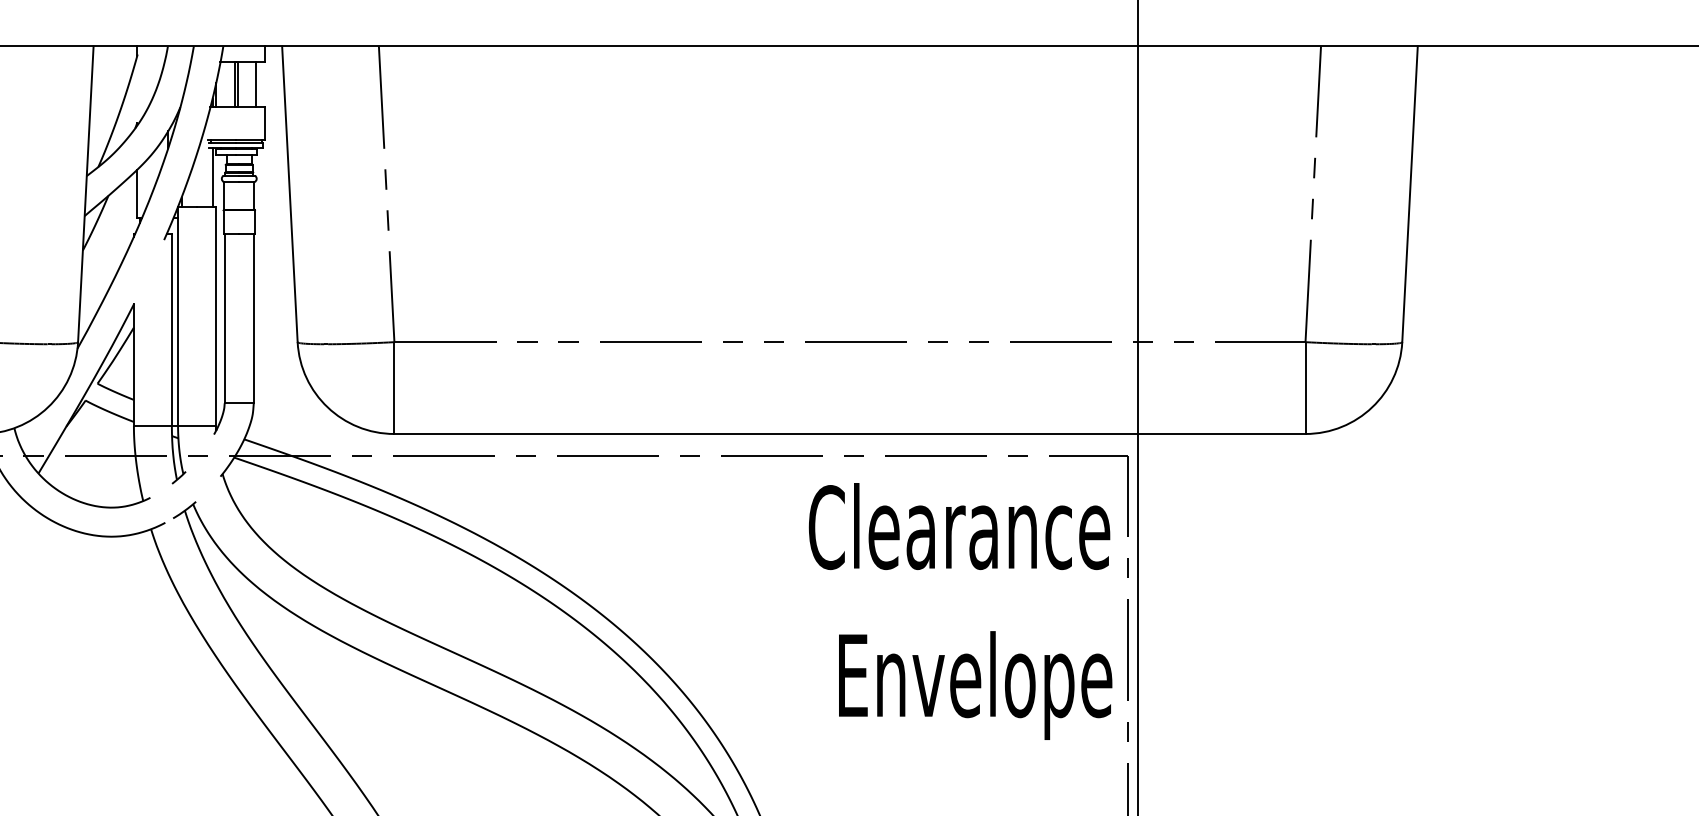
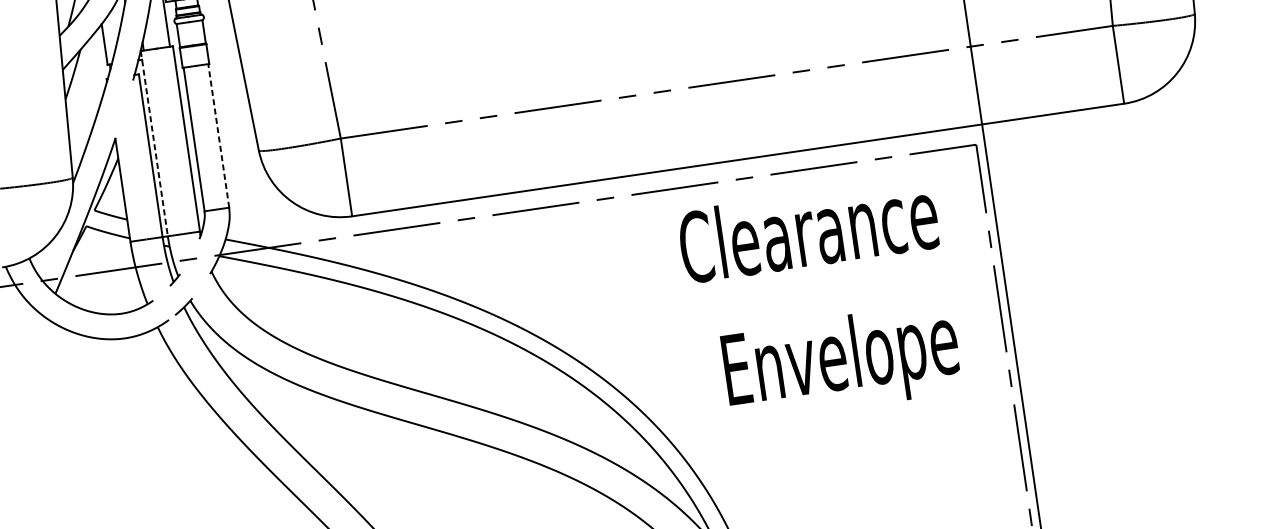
line: (178, 317) -> (154, 144), solid -> dashed
line: (253, 318) -> (218, 135), solid -> dashed
text: (960, 611) -> (819, 301), moved

